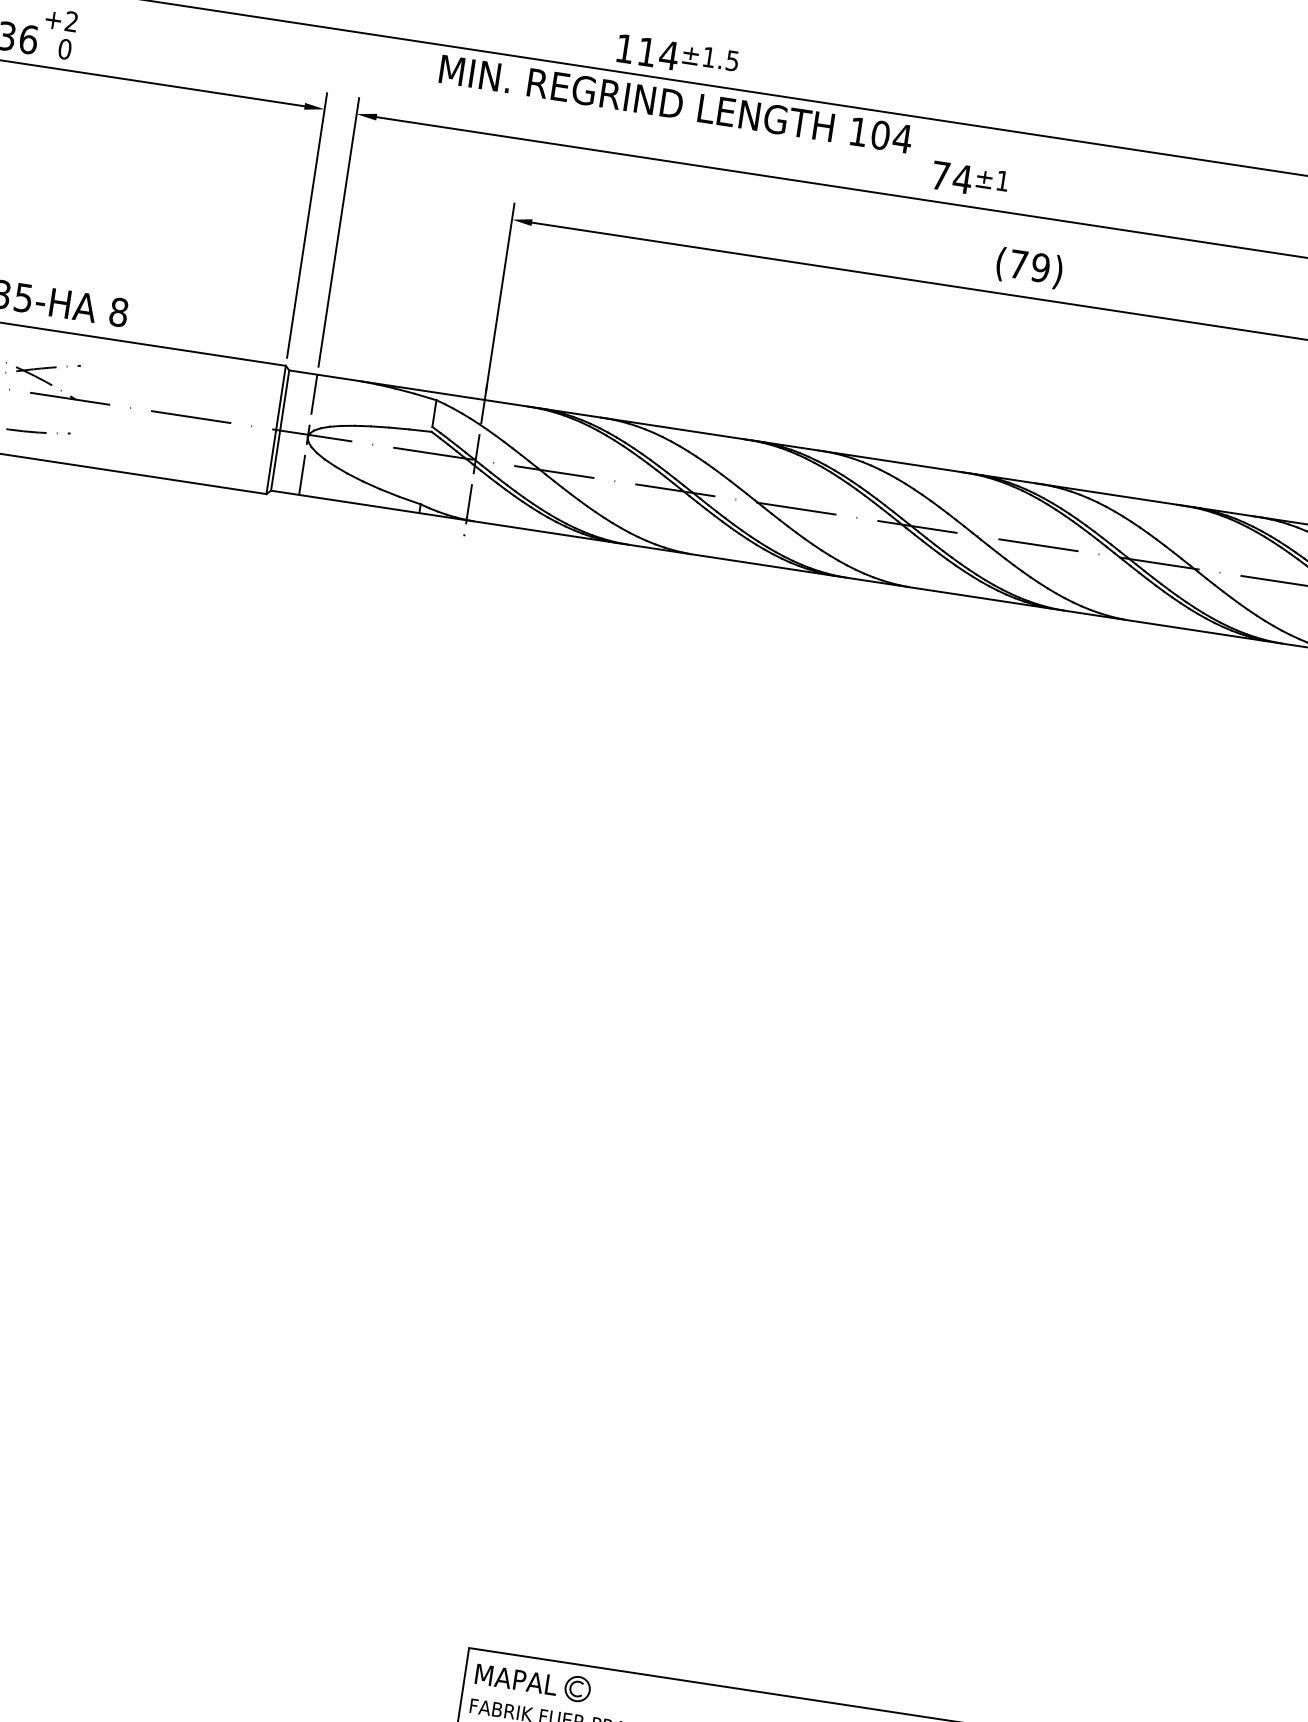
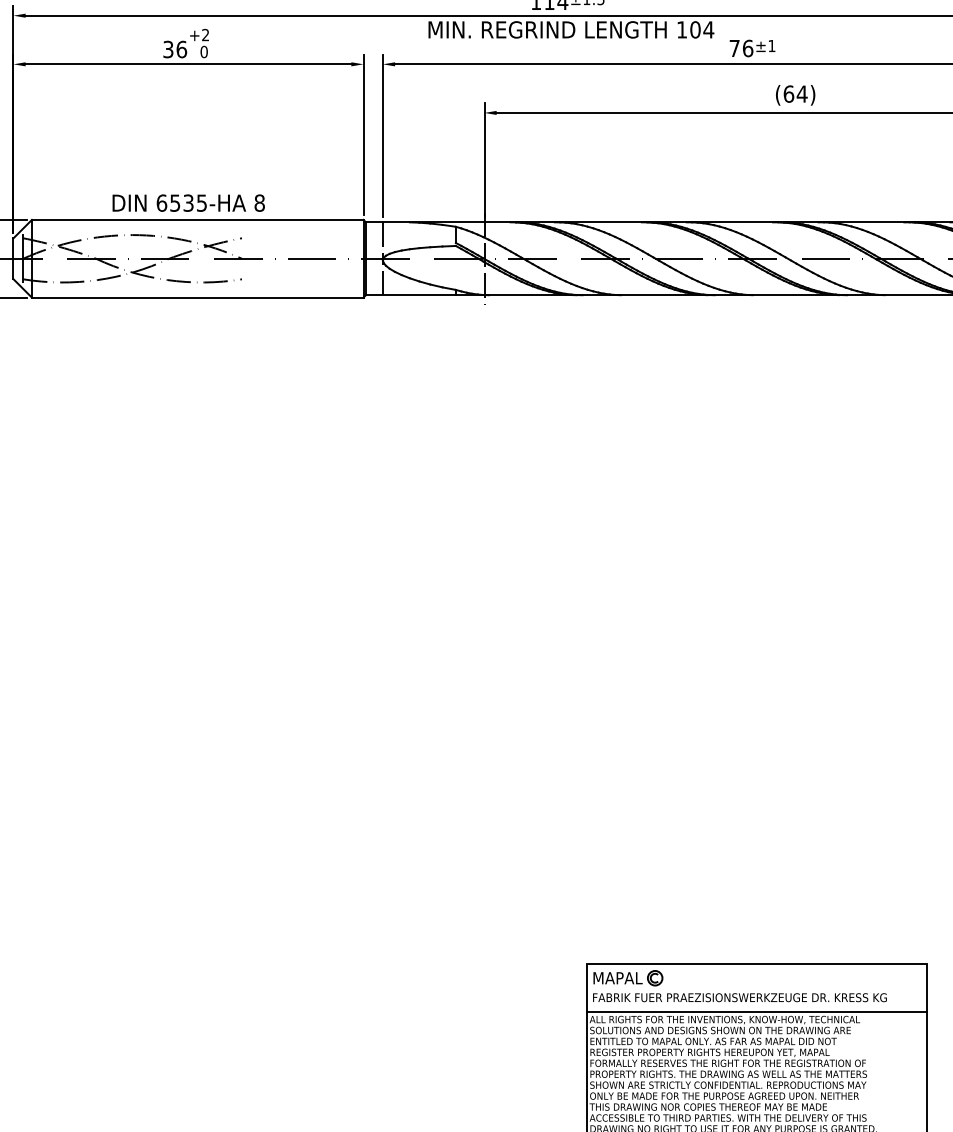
text: (961, 178) -> (747, 48), 74 -> 76
text: (1029, 265) -> (795, 93), (79) -> (64)

